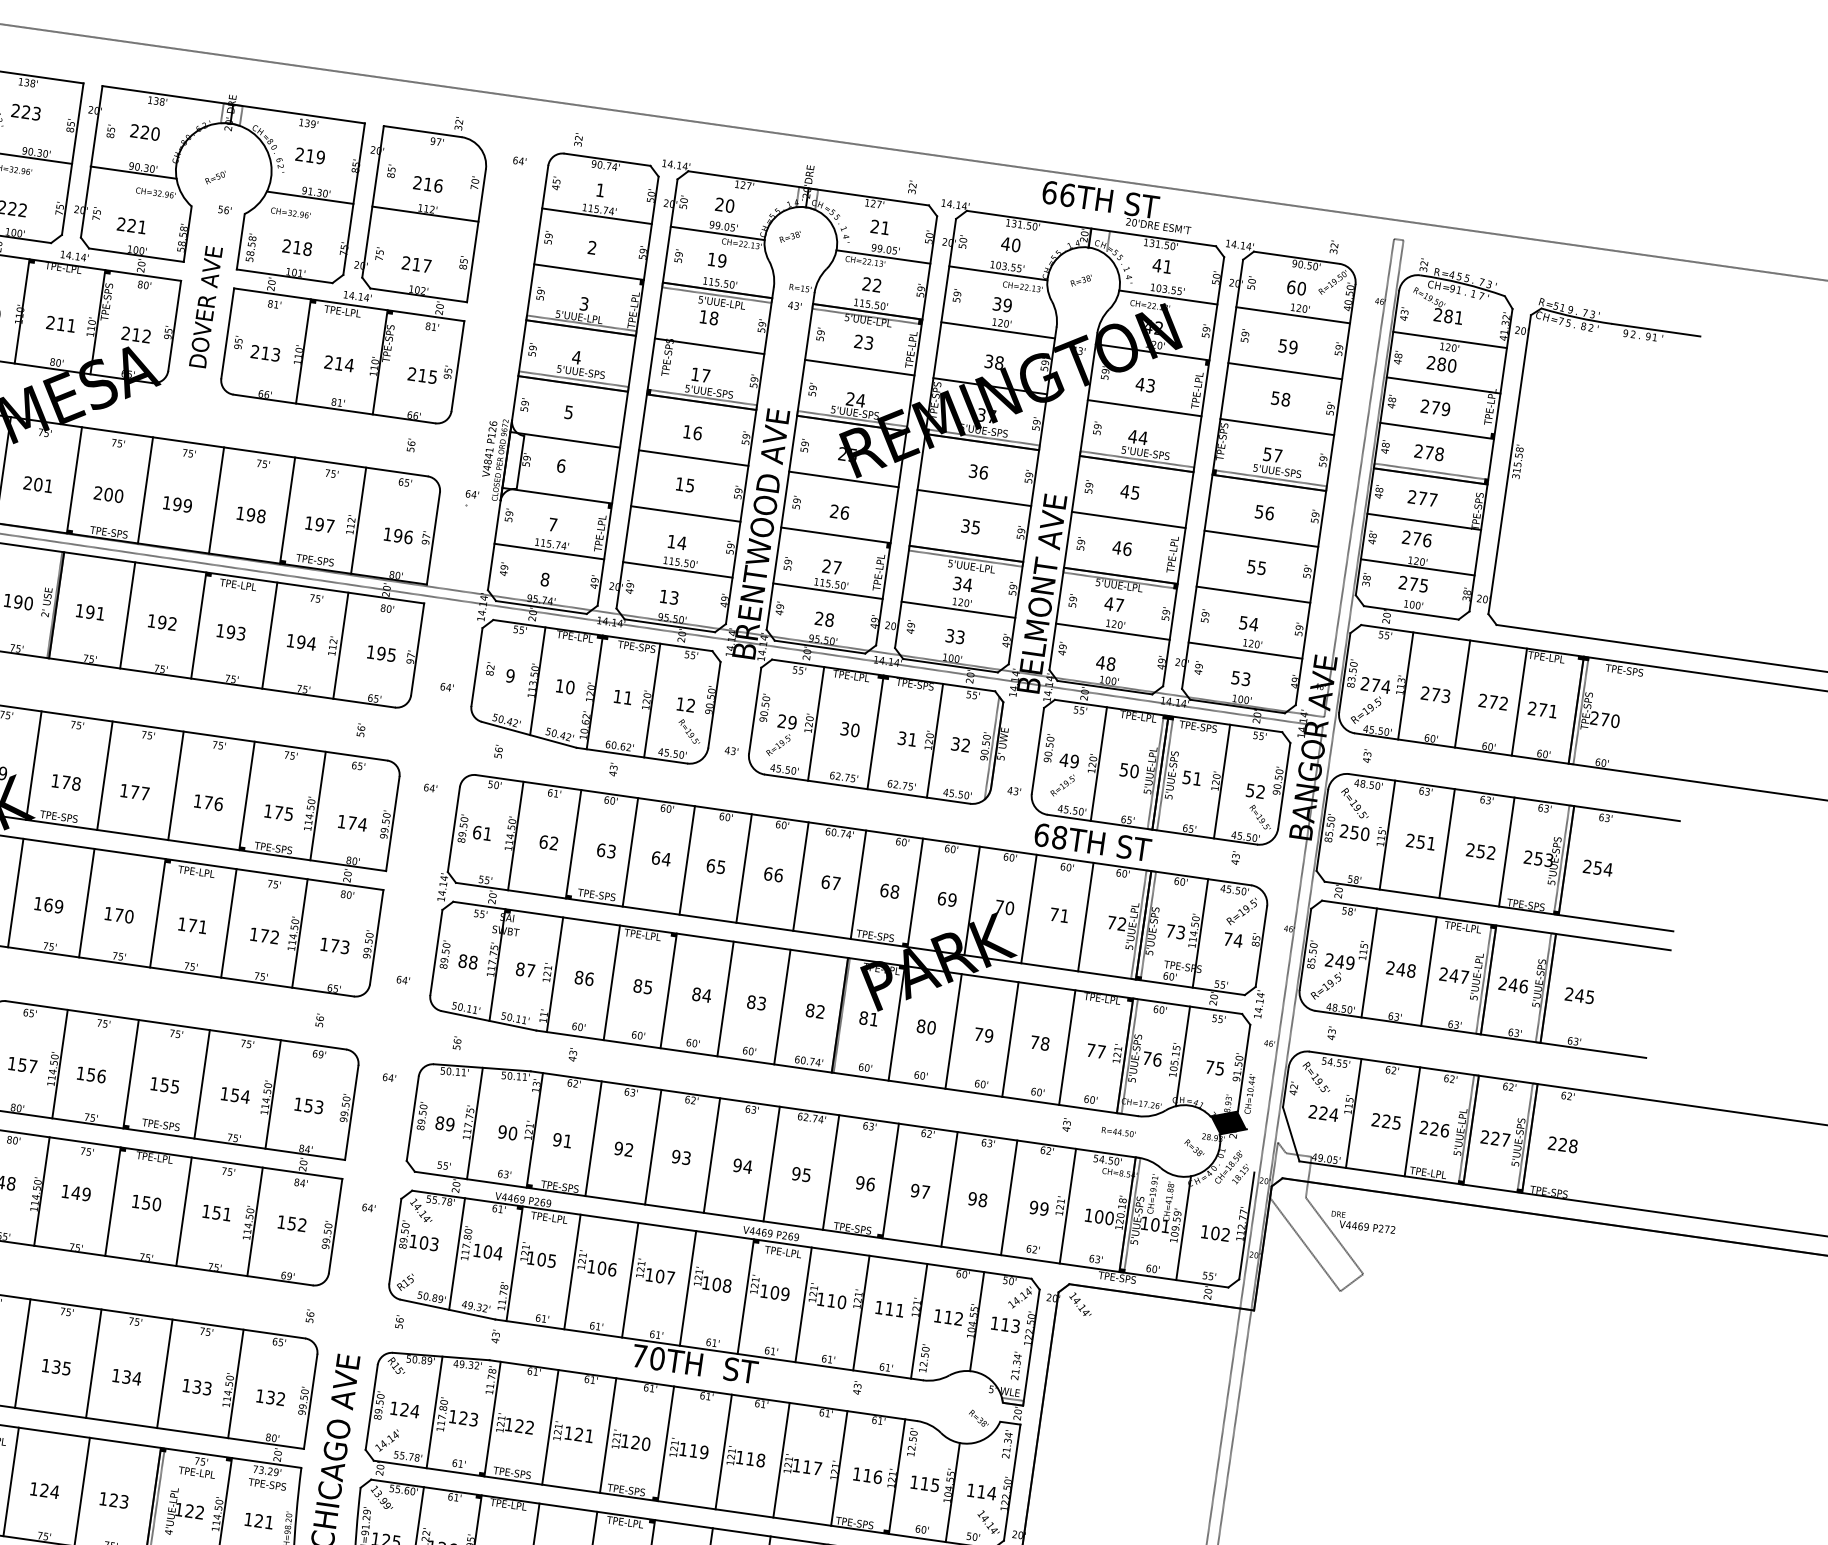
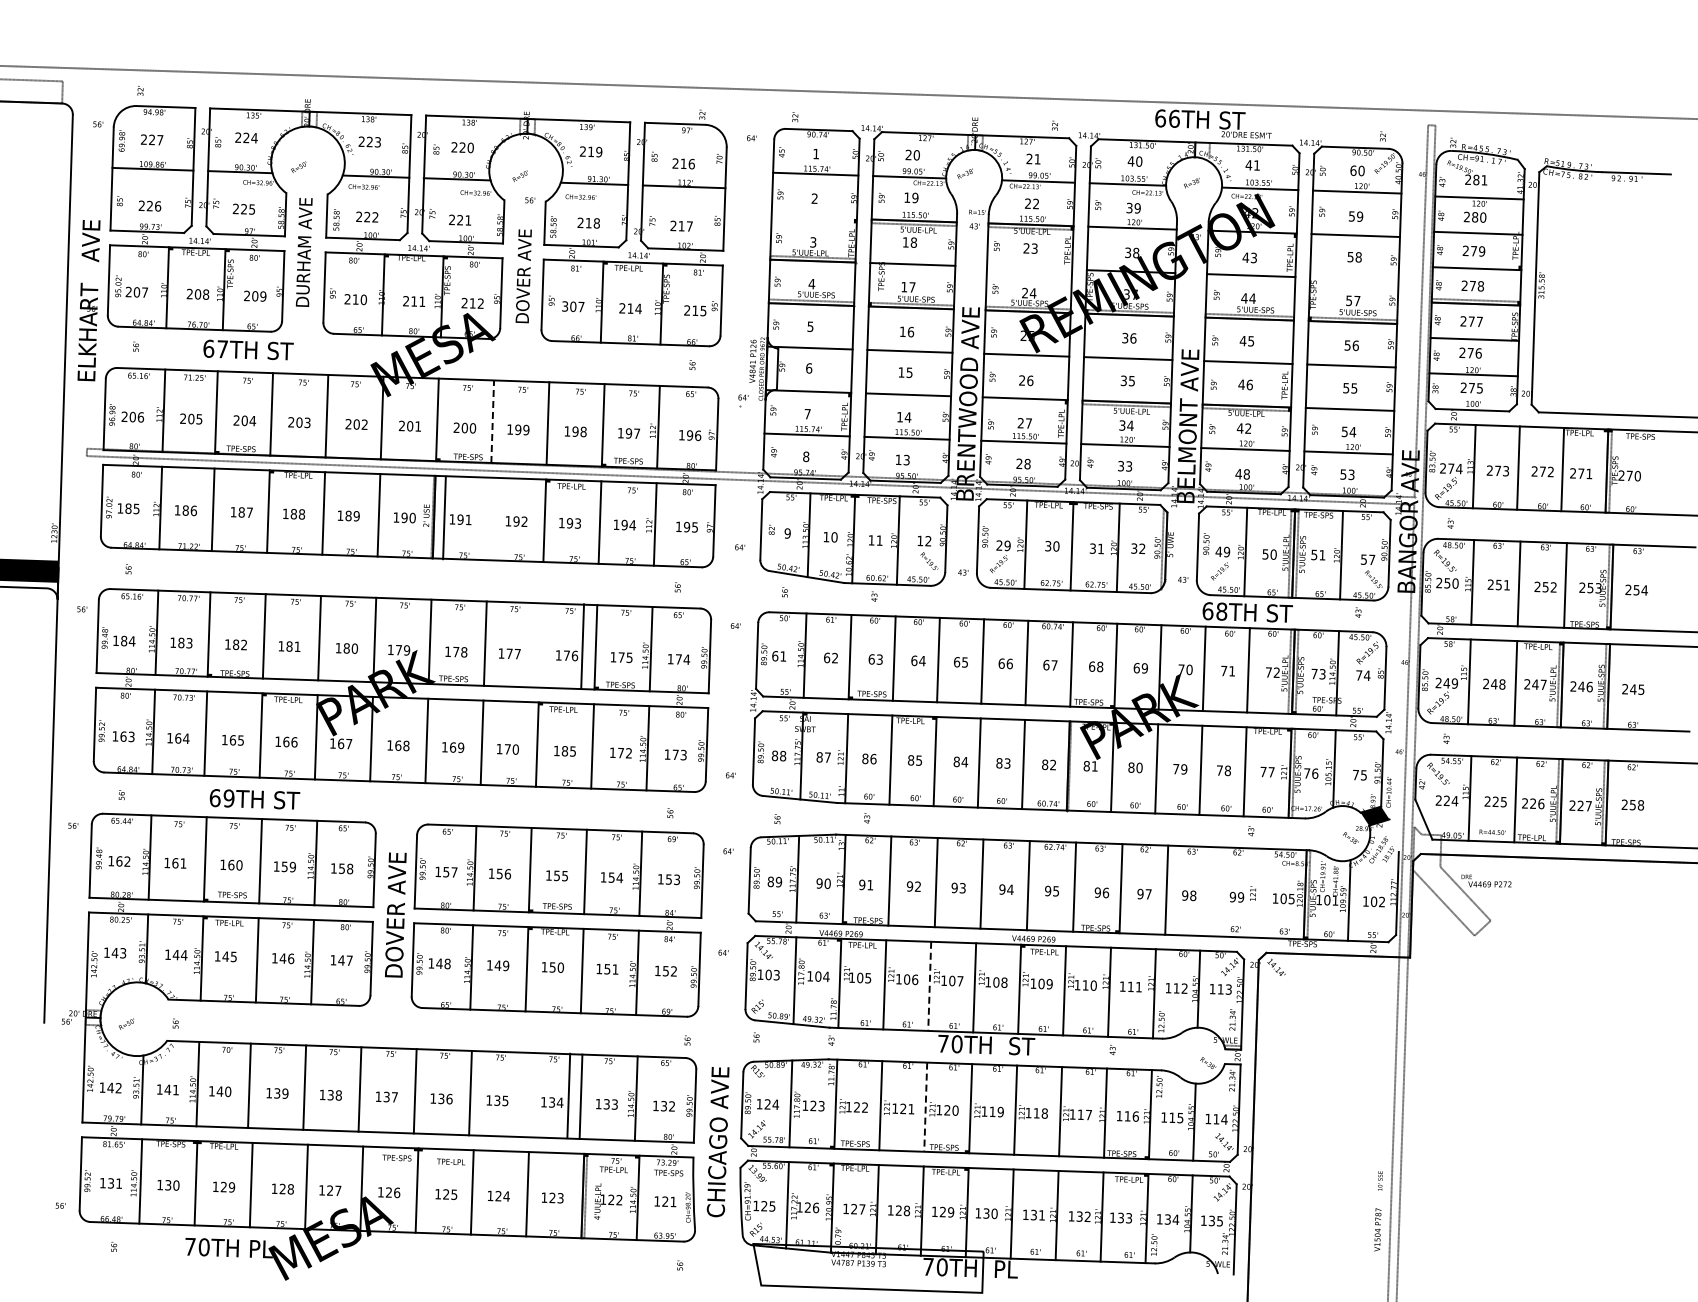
line: (588, 271) -> (813, 217), removed
text: (265, 353) -> (573, 306), 213 -> 307
line: (859, 366) -> (1029, 267), removed
line: (1277, 426) -> (1354, 278), removed
line: (145, 490) -> (492, 421), solid -> dashed
text: (1119, 605) -> (1248, 428), 47 -> 42
line: (127, 614) -> (444, 517), moved
line: (175, 785) -> (582, 646), moved
text: (1260, 791) -> (1371, 559), 52 -> 57
text: (197, 926) -> (568, 751), 171 -> 185
text: (1118, 1131) -> (1492, 831), moved
text: (1562, 1144) -> (1632, 804), 228 -> 258
line: (1008, 1197) -> (1212, 891), removed
line: (1067, 1205) -> (1258, 892), removed
text: (1109, 1217) -> (1291, 898), 100 -> 105
line: (629, 1280) -> (929, 986), solid -> dashed
line: (93, 1363) -> (568, 1095), moved
line: (607, 1435) -> (925, 1107), solid -> dashed

